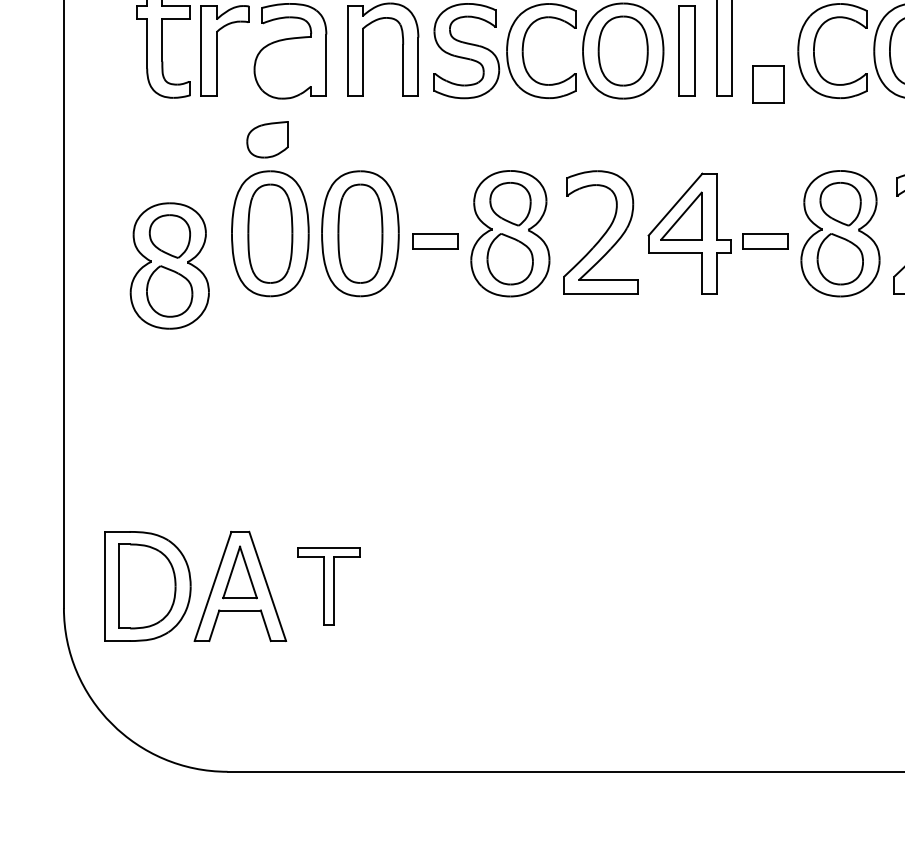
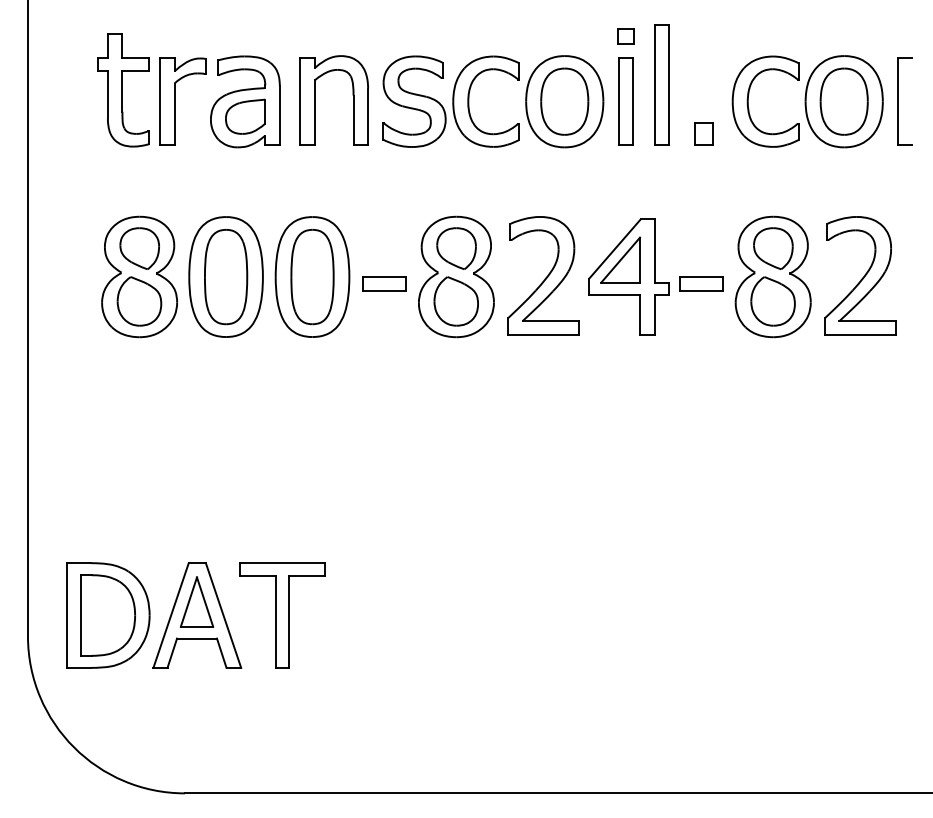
part: (767, 84) -> (703, 133), size x0.62
part: (267, 139) -> (245, 116), moved
part: (169, 265) -> (139, 276), moved
part: (329, 586) -> (282, 615), size x1.43

